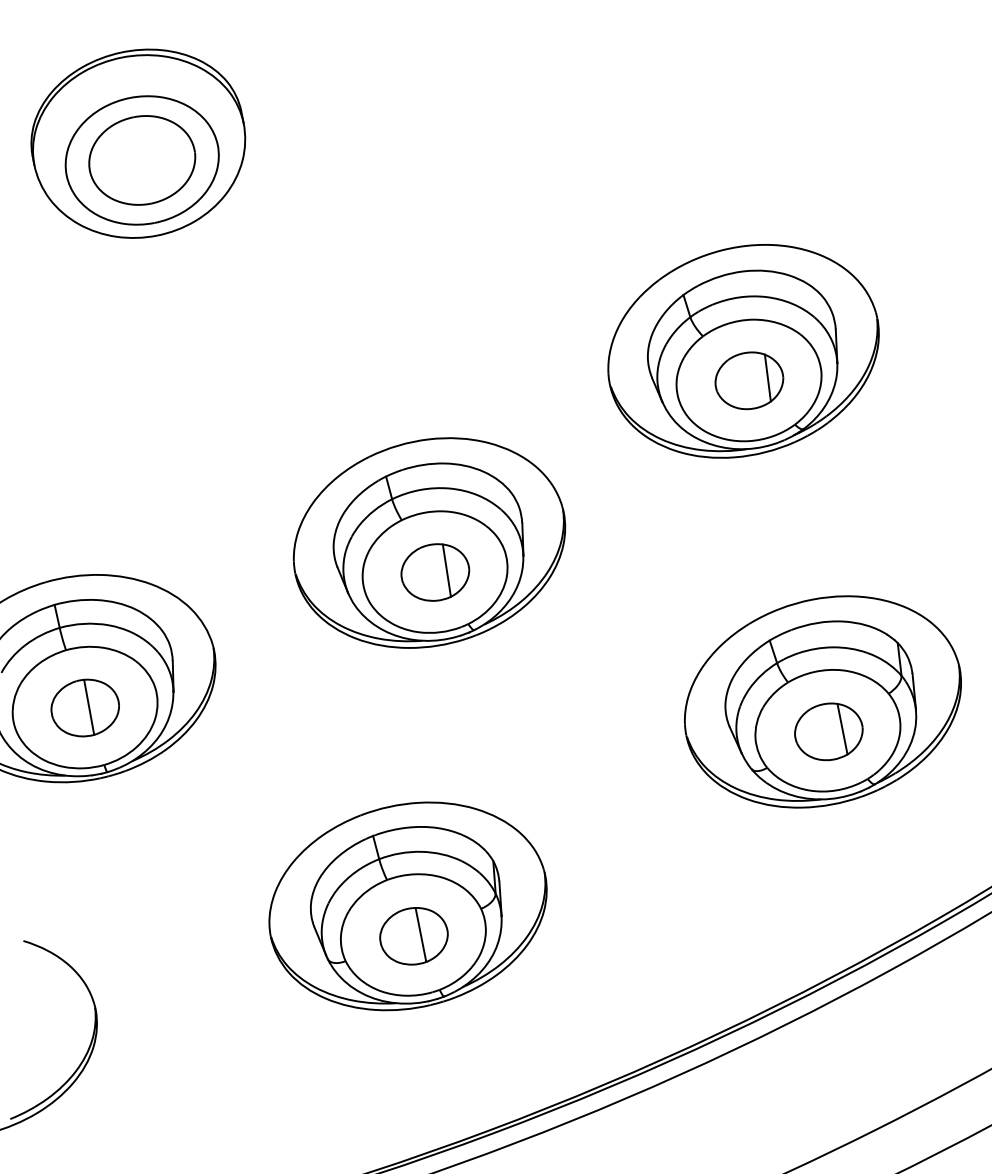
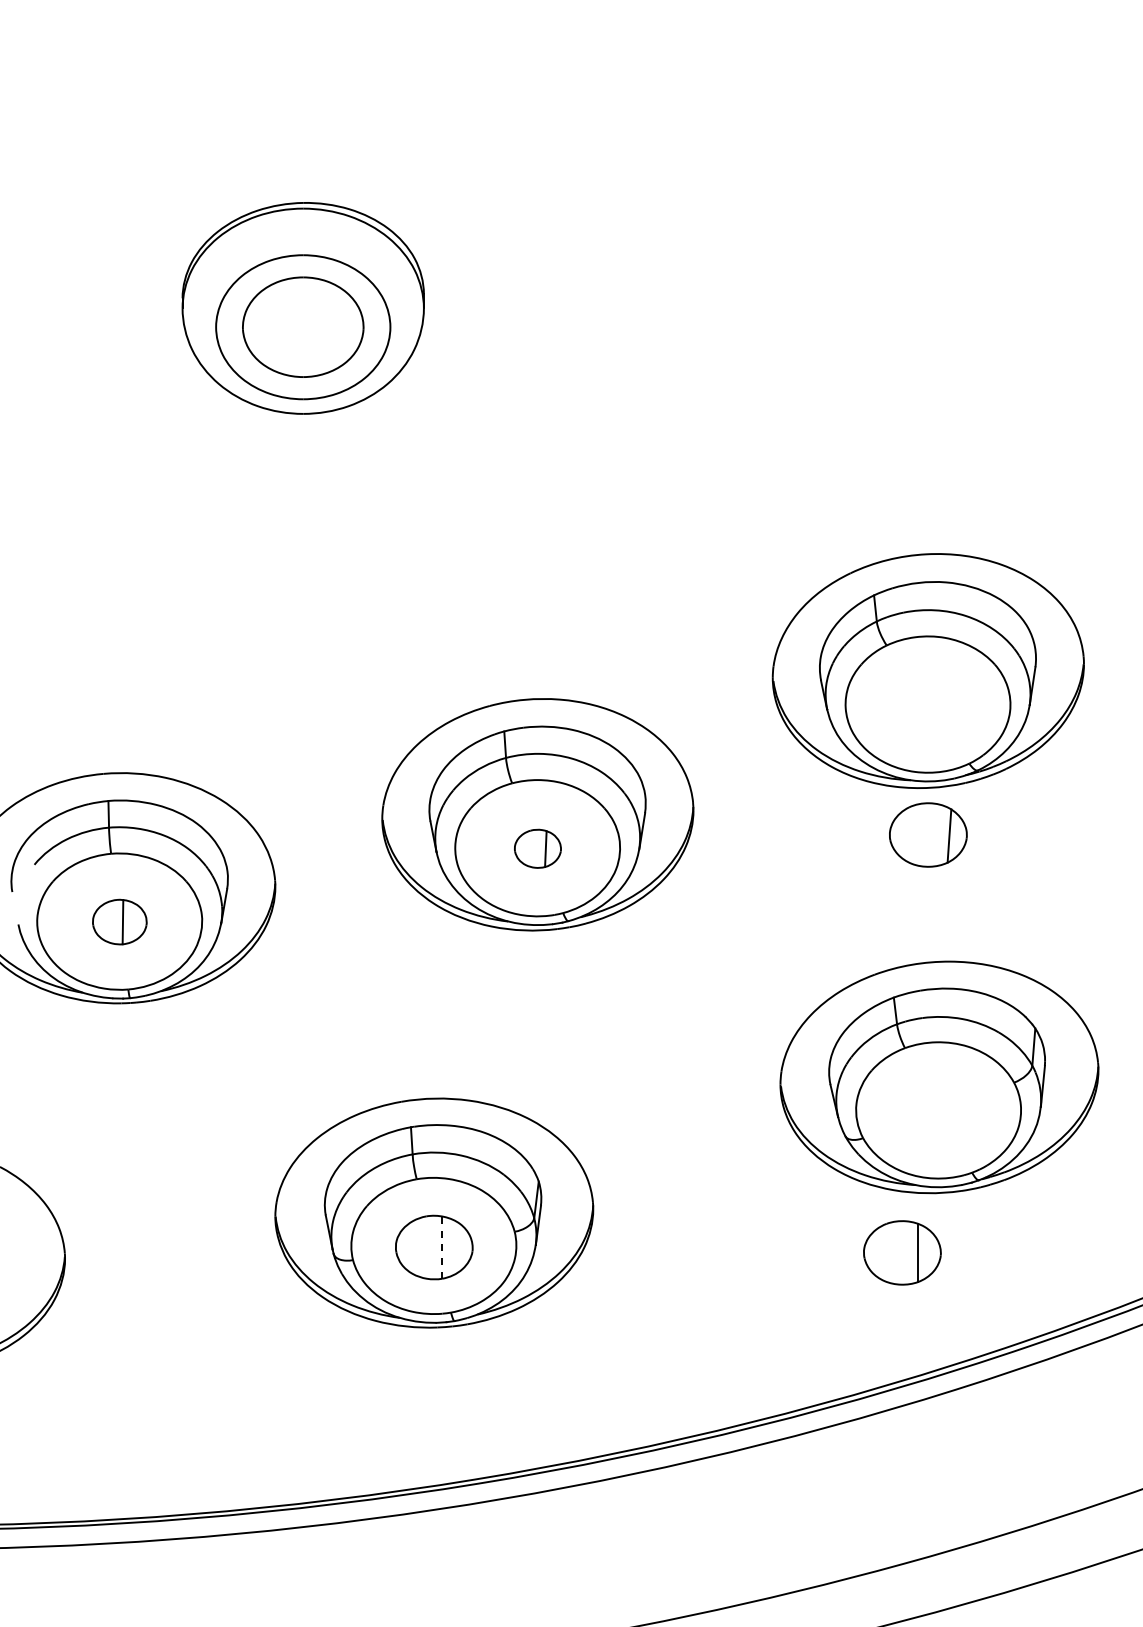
part: (749, 380) -> (928, 834), moved
part: (434, 572) -> (537, 848), size x0.6
part: (84, 707) -> (119, 921), size x0.7
part: (828, 731) -> (902, 1252), moved
line: (421, 934) -> (442, 1247), solid -> dashed

